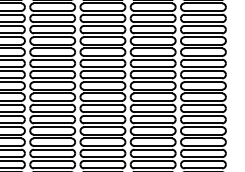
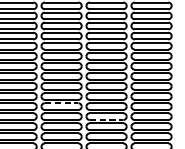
line: (102, 127) -> (61, 103), solid -> dashed
line: (153, 145) -> (106, 119), solid -> dashed

